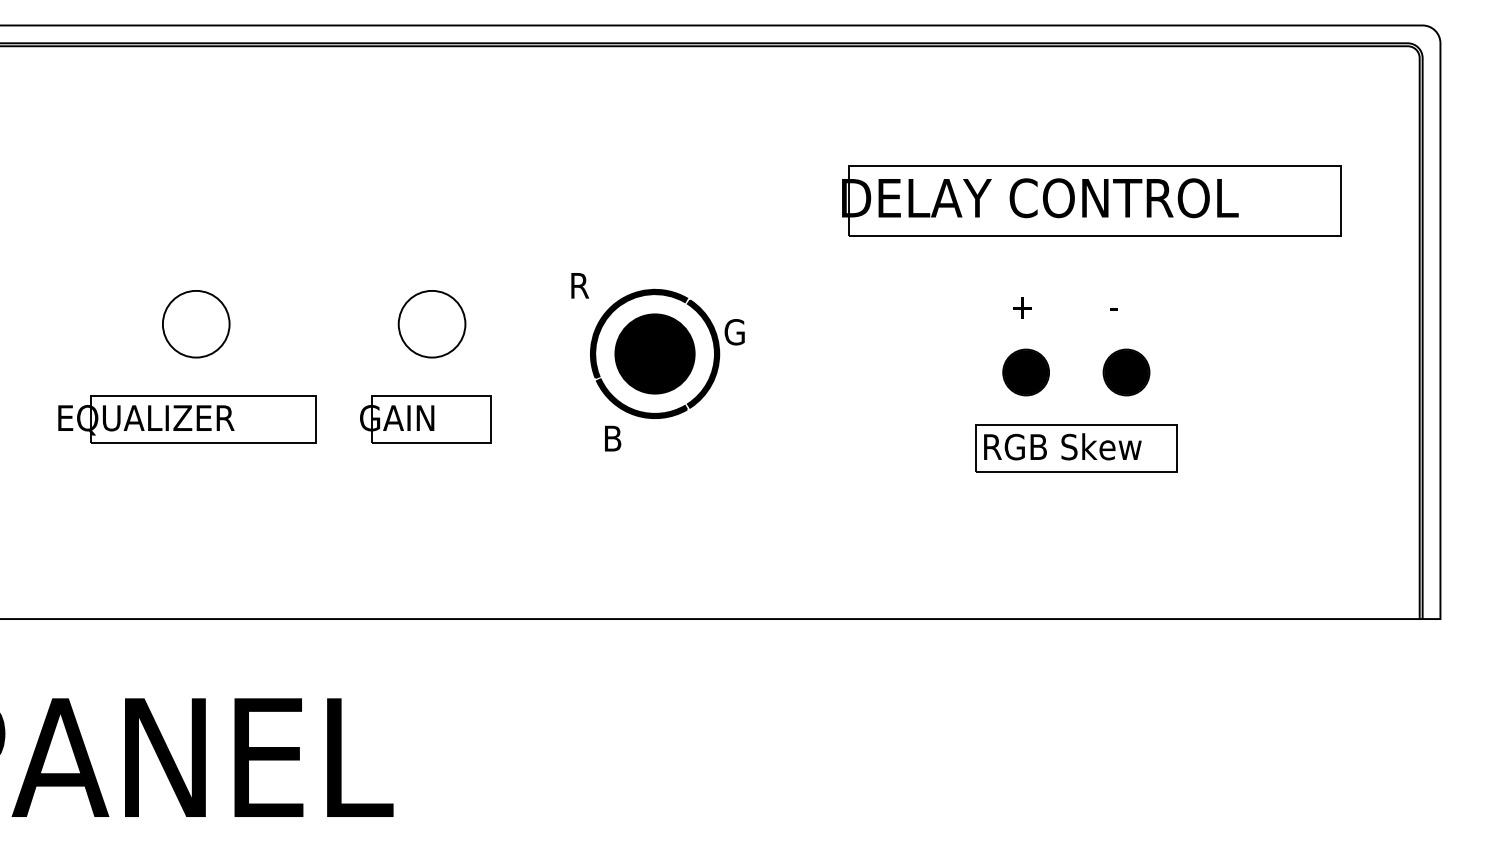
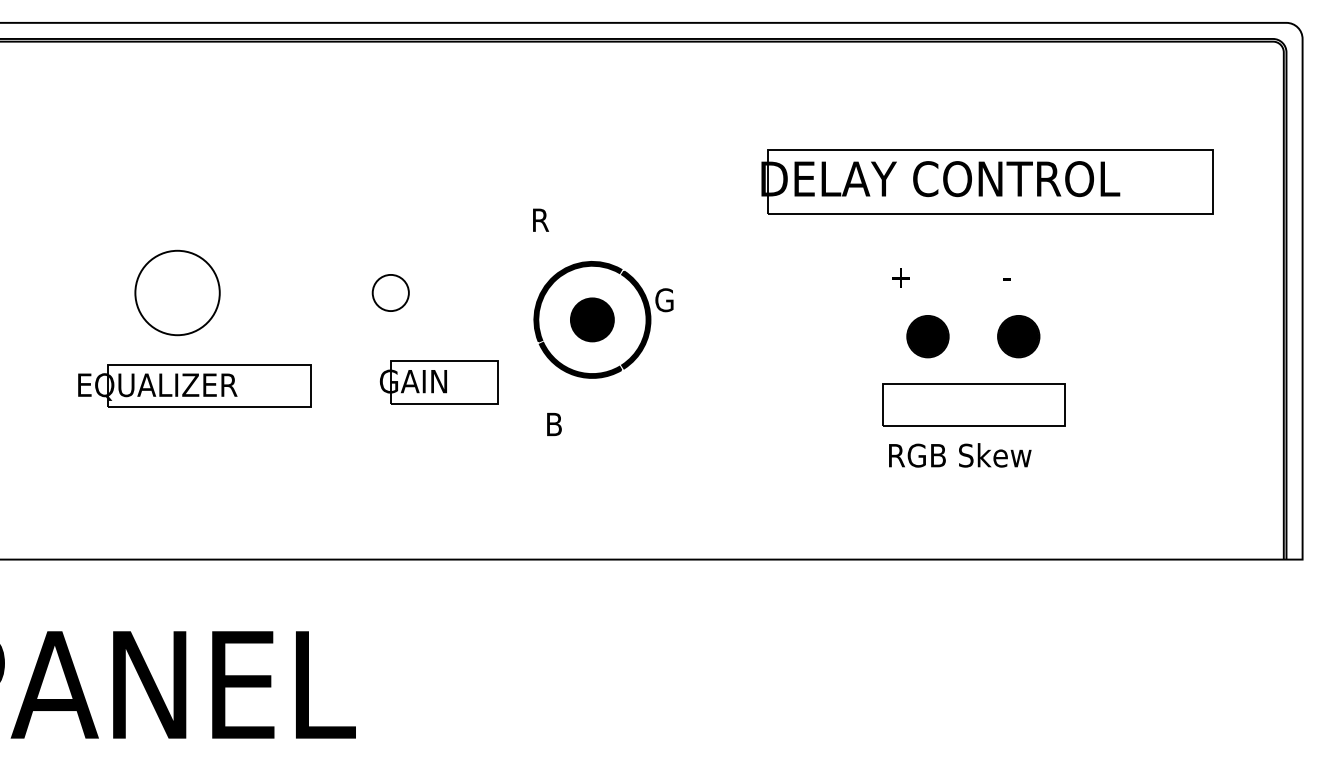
text: (580, 285) -> (541, 220), moved
text: (1022, 307) -> (901, 277), moved
circle: (195, 323) -> (176, 292), size x1.4
circle: (431, 323) -> (390, 292), size x0.6
part: (654, 353) -> (591, 319), size x0.6
part: (187, 419) -> (194, 386), moved
part: (425, 419) -> (439, 382), moved
text: (613, 438) -> (554, 424), moved
text: (1062, 446) -> (959, 455), moved

